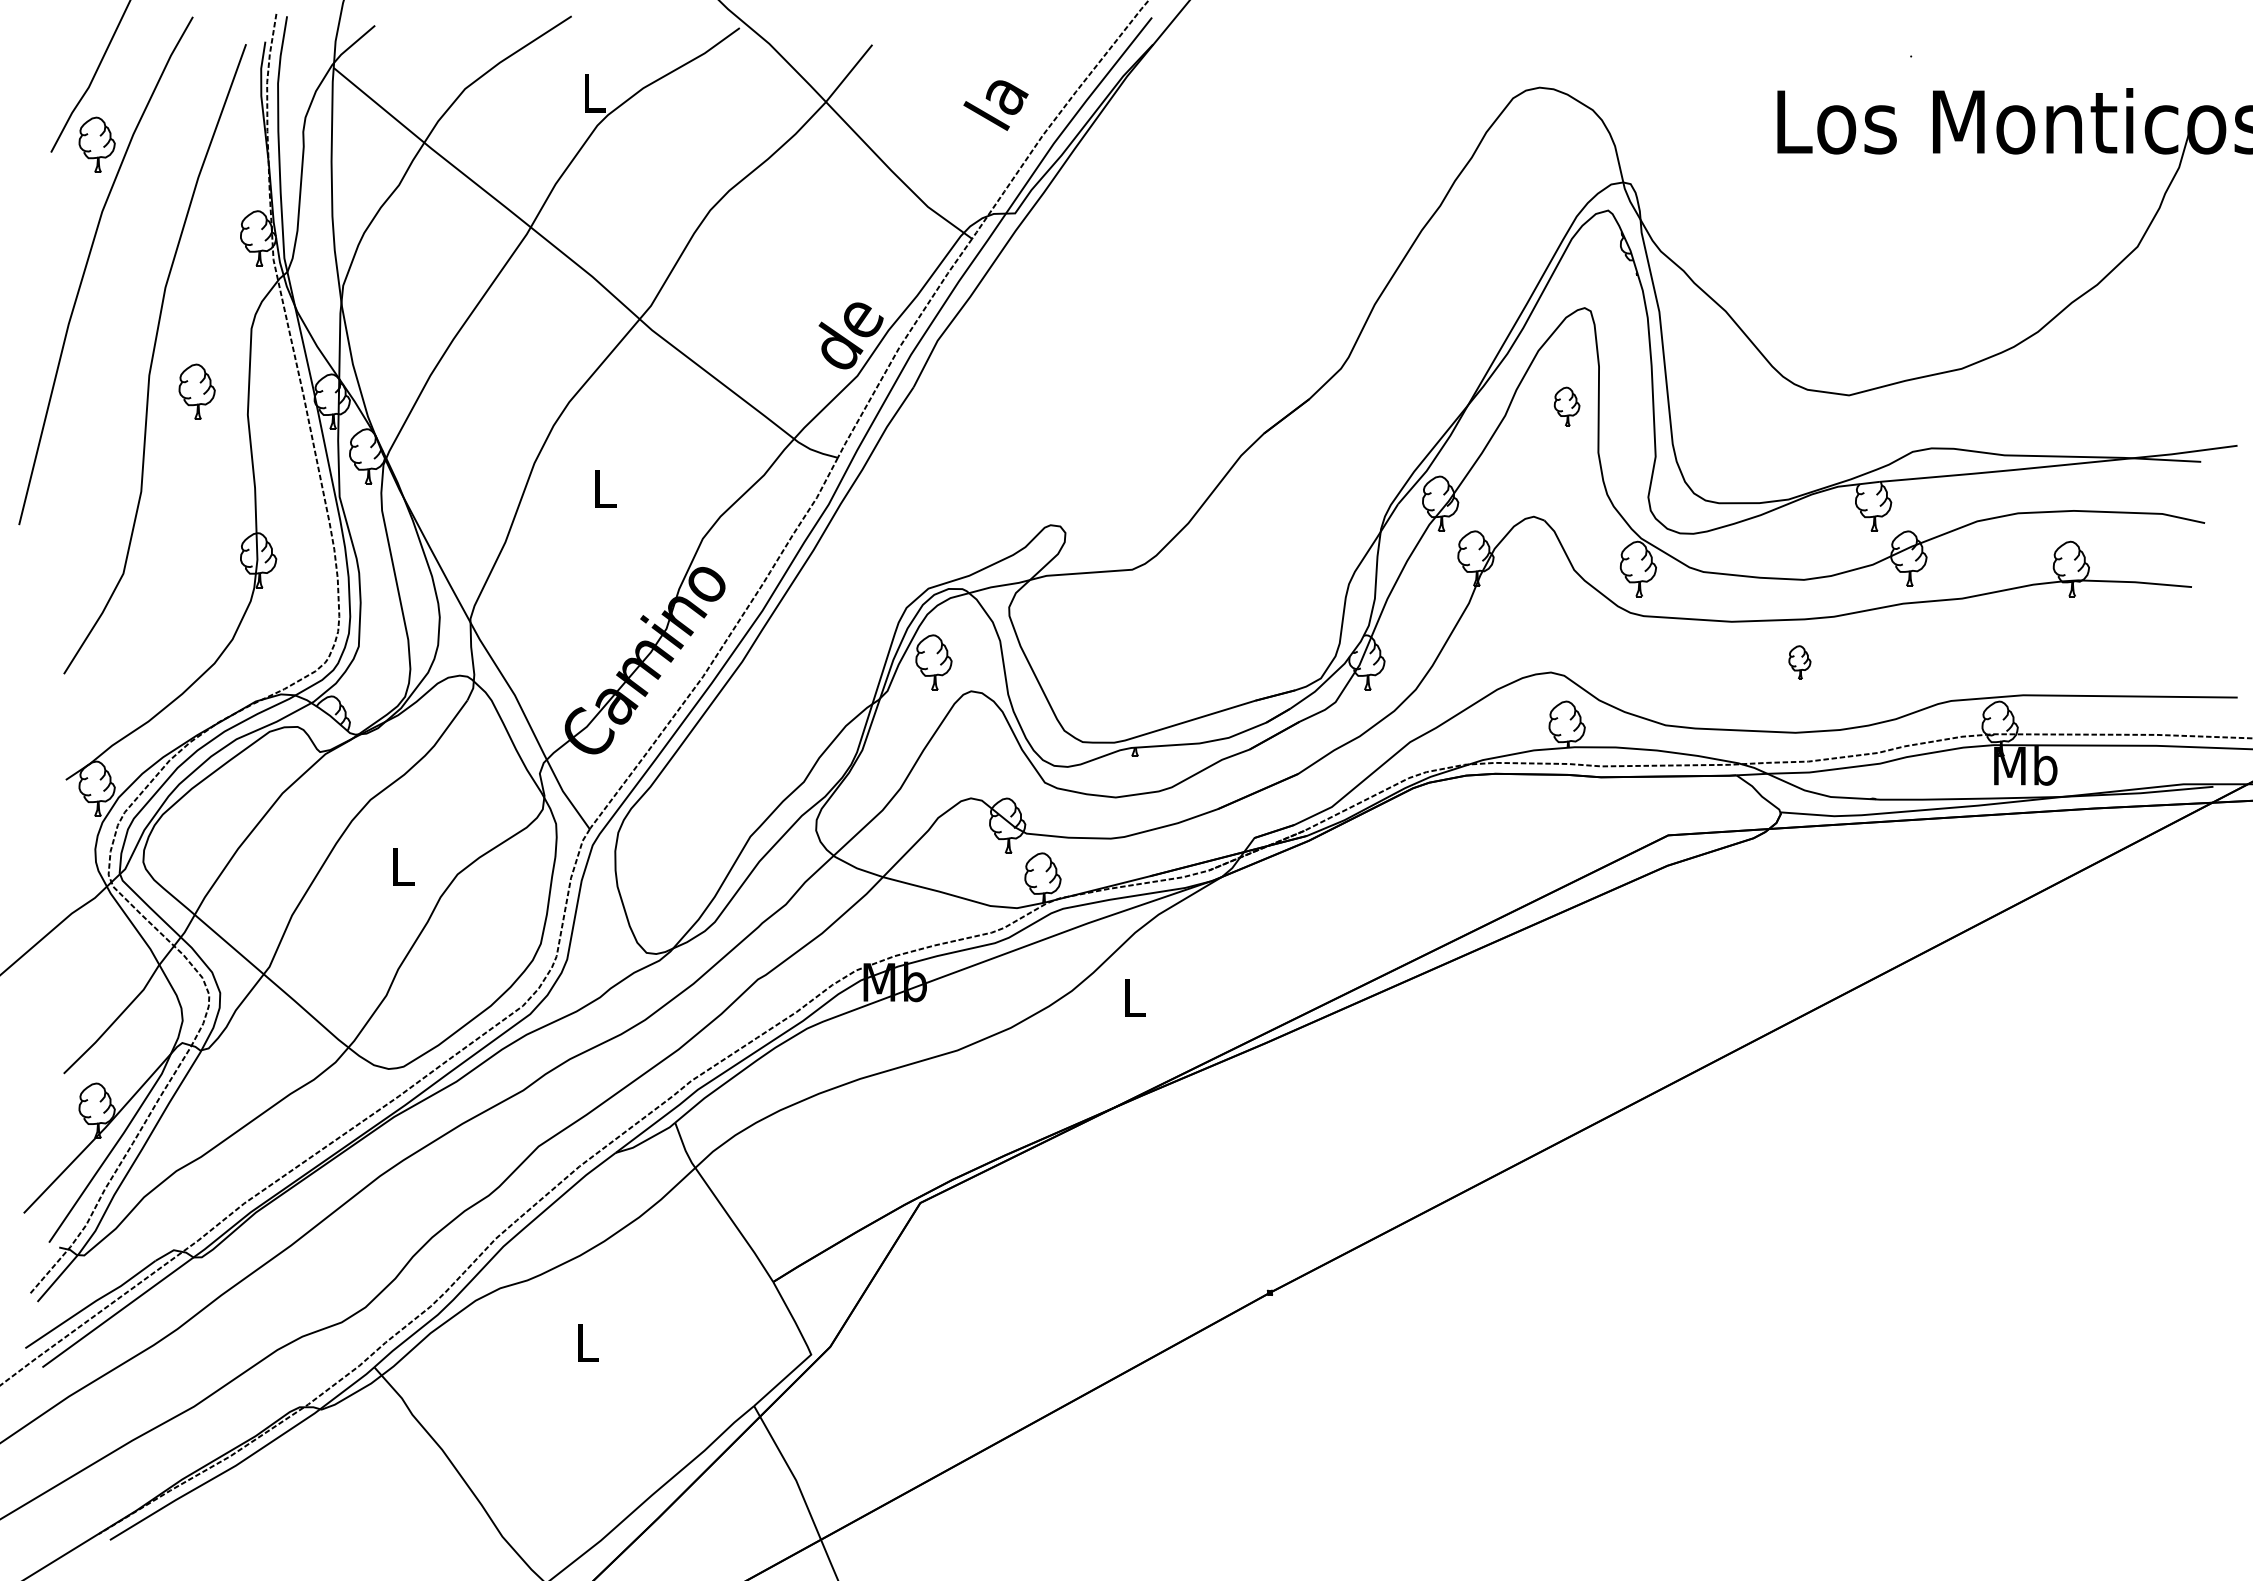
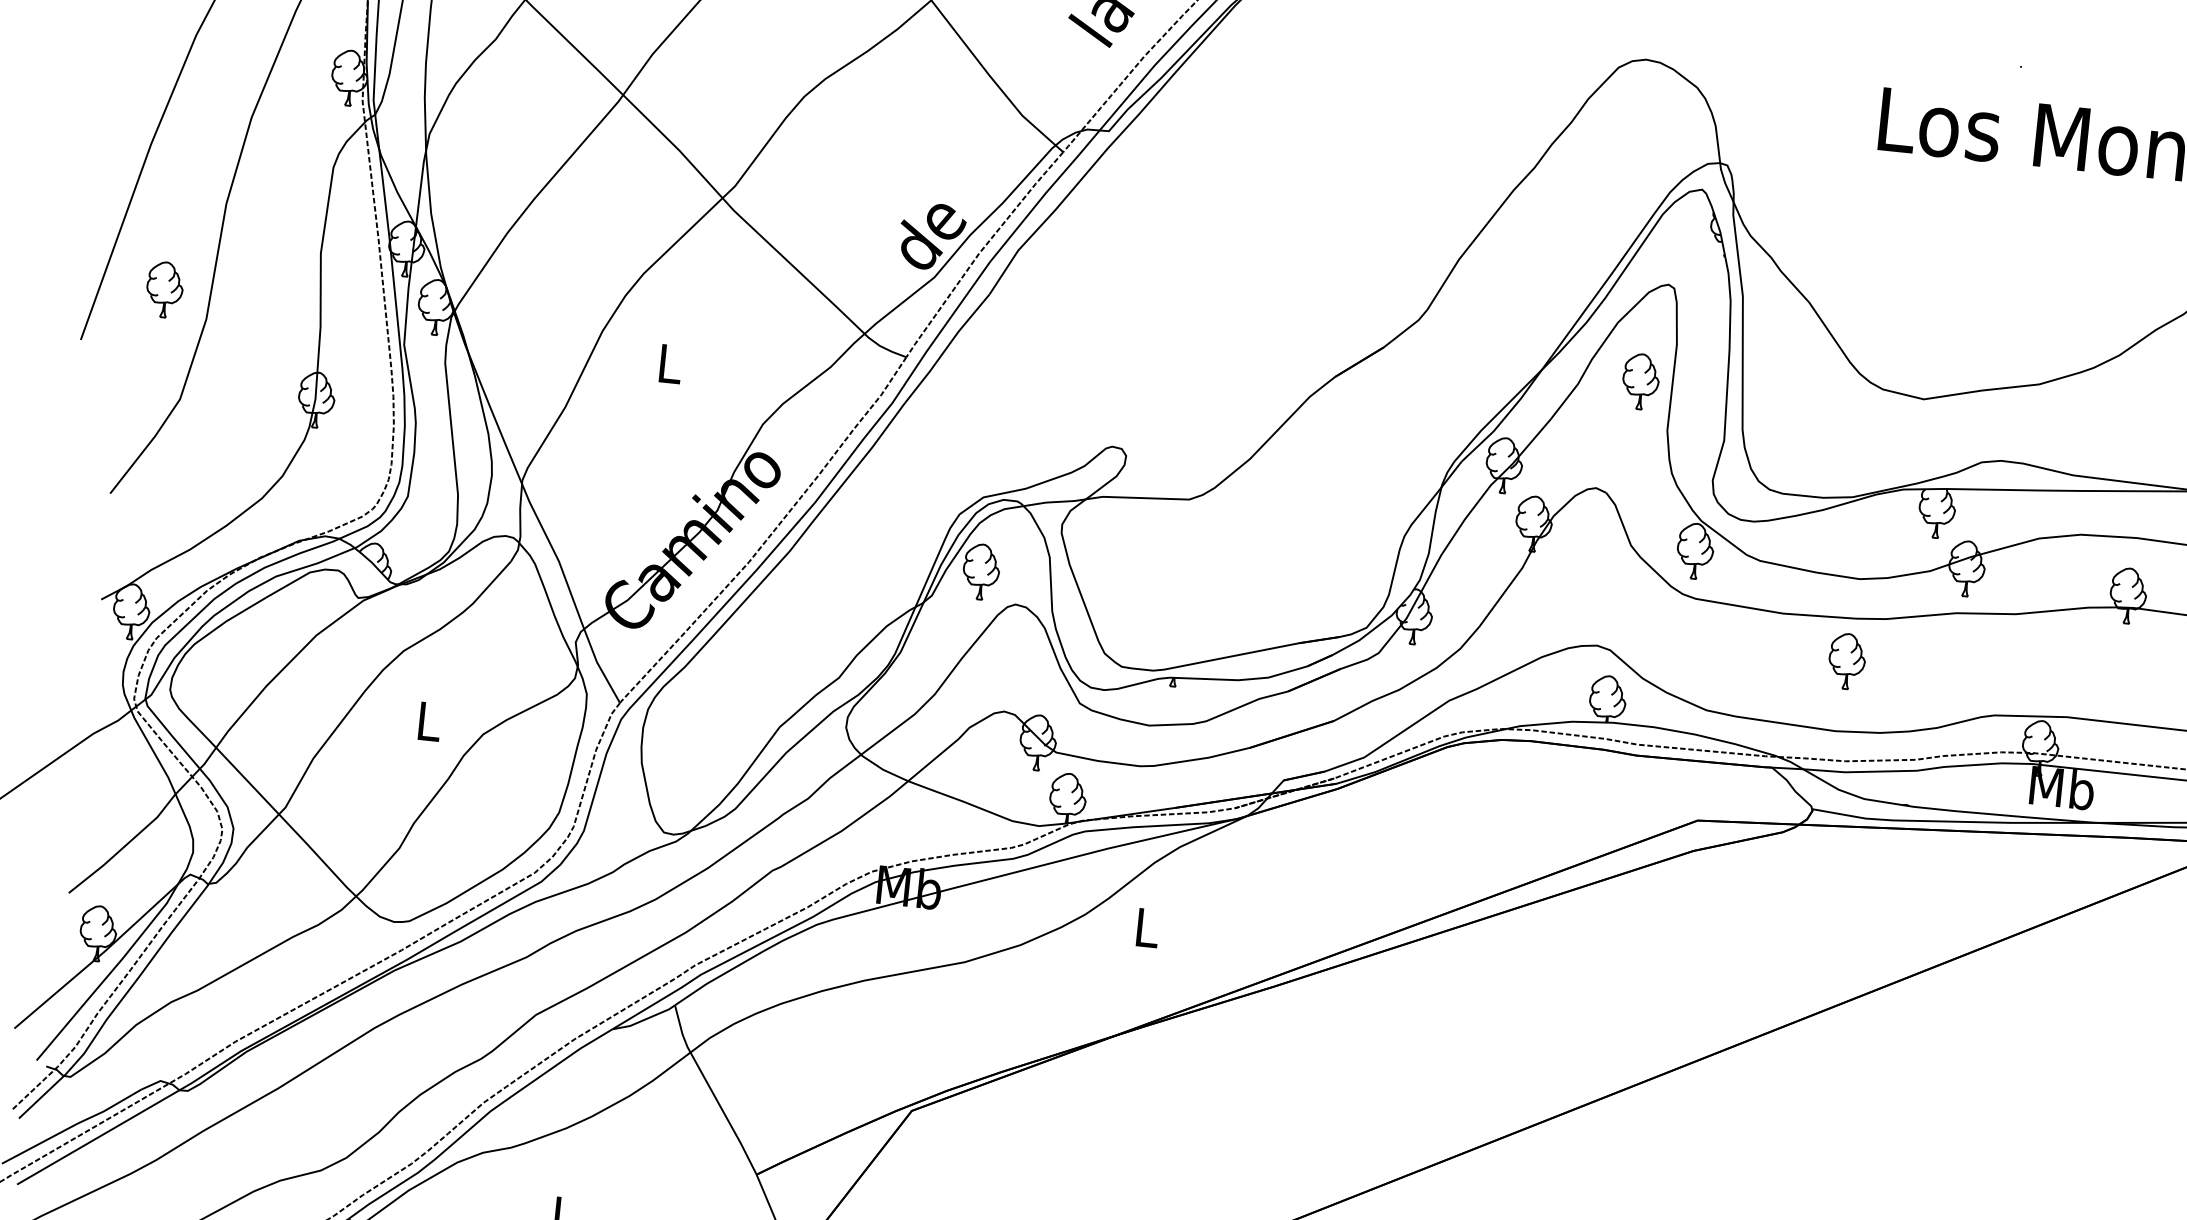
part: (196, 391) -> (164, 289), moved
part: (1566, 406) -> (1640, 381), size x1.43
part: (1799, 662) -> (1846, 661), size x1.67

